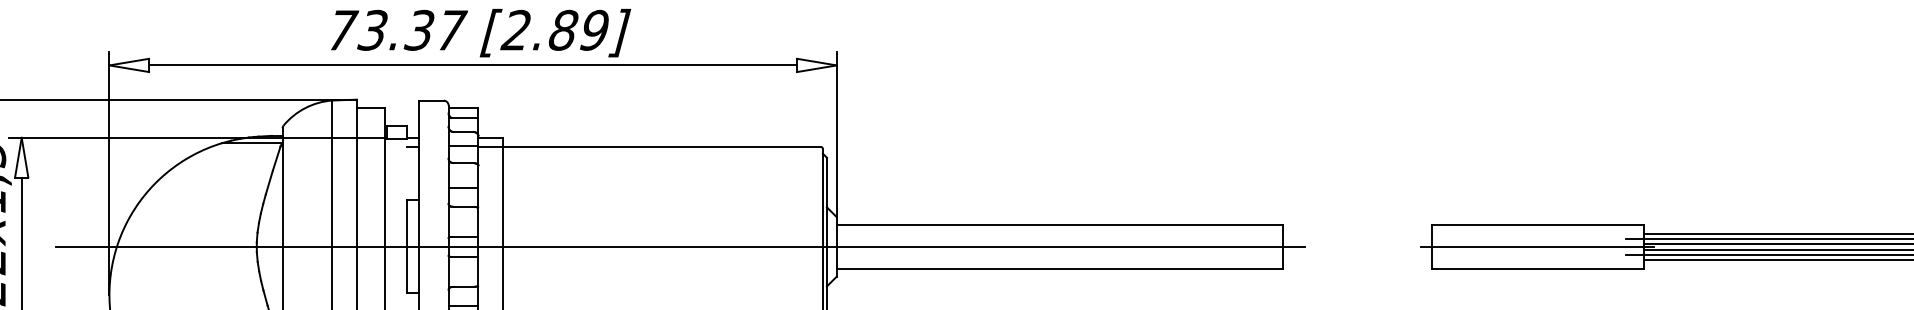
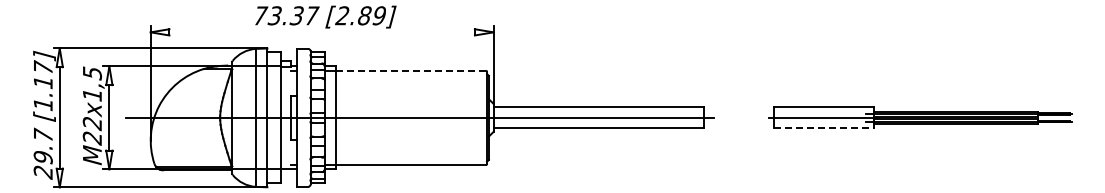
line: (471, 65) -> (321, 32), removed
line: (662, 146) -> (411, 70), solid -> dashed
line: (1536, 269) -> (823, 128), solid -> dashed

